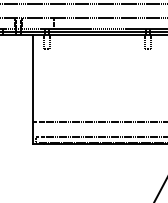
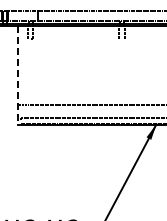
line: (33, 90) -> (18, 76), solid -> dashed

